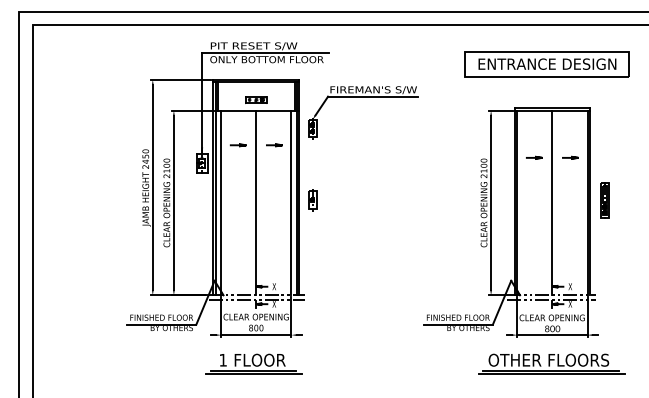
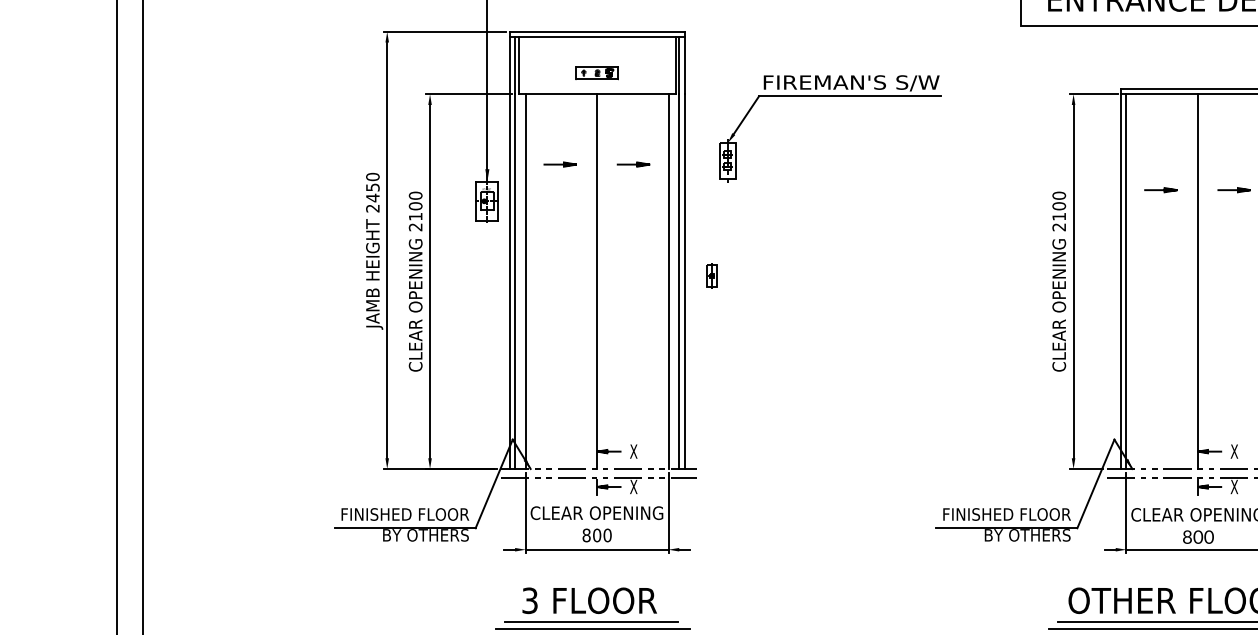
part: (363, 97) -> (830, 98), moved
part: (312, 200) -> (711, 276), size x0.6
text: (222, 359) -> (528, 599), 1 -> 3

